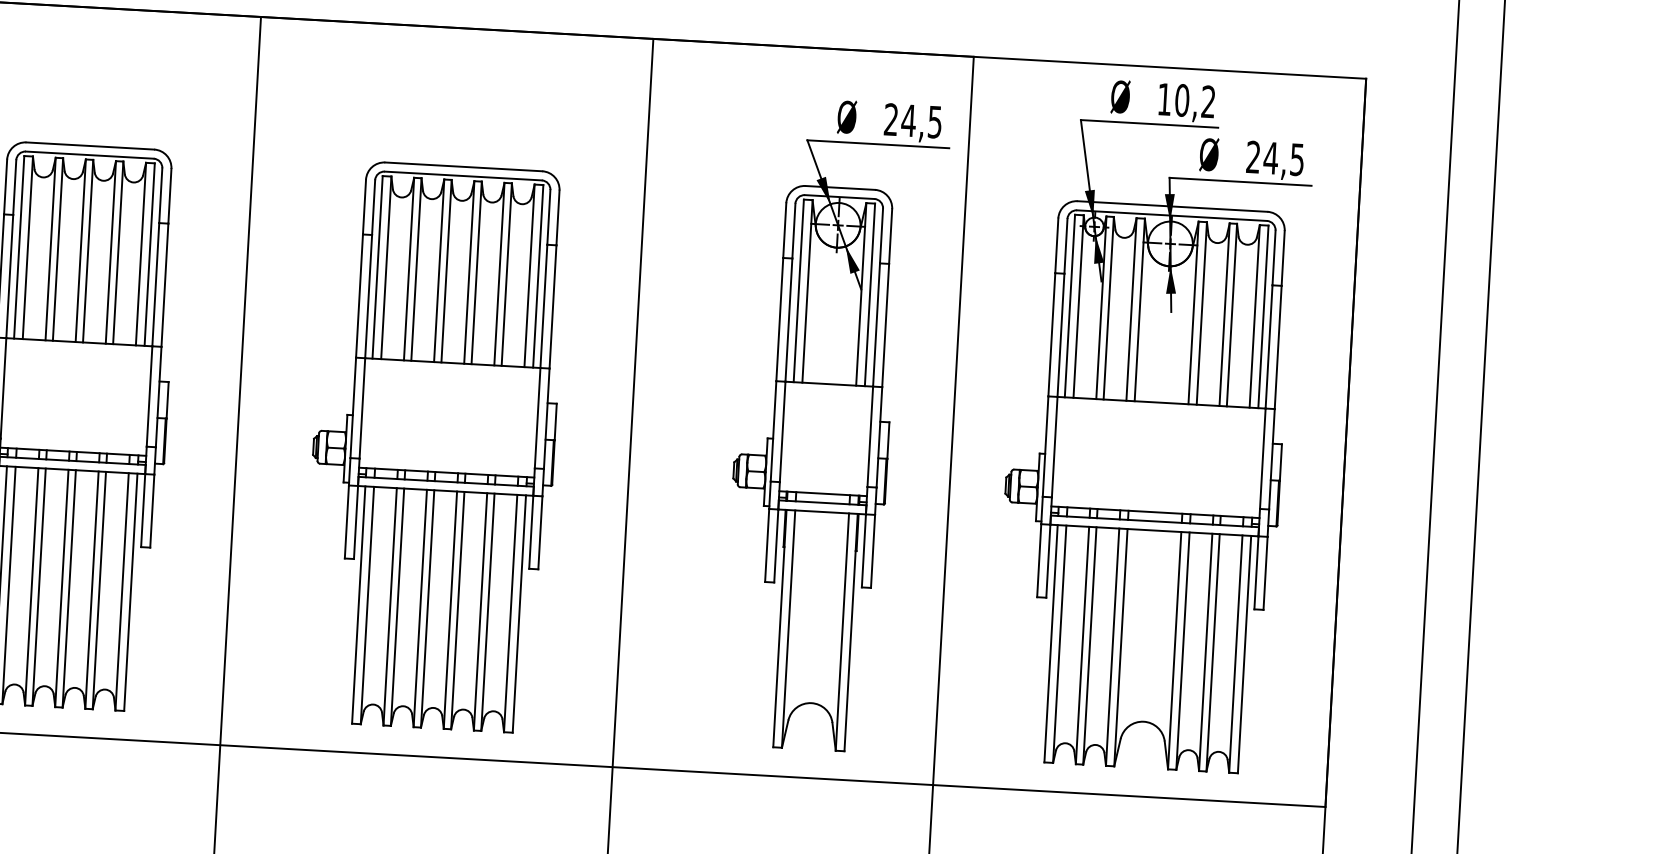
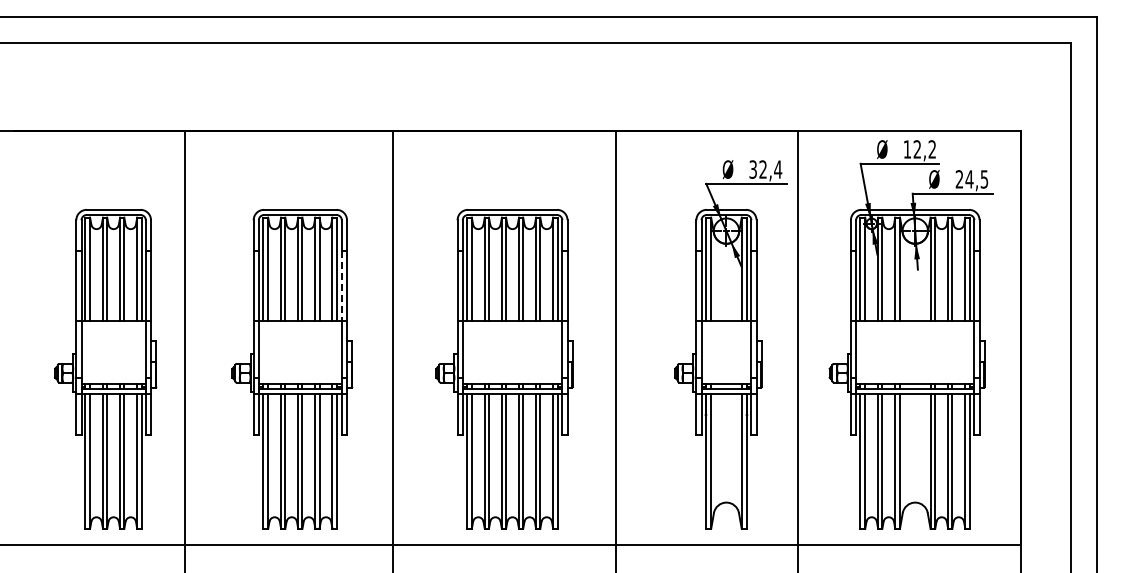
text: (1182, 100) -> (917, 149), 10,2 -> 12,2
text: (912, 120) -> (765, 169), 24,5 -> 32,4
line: (155, 284) -> (341, 286), solid -> dashed

